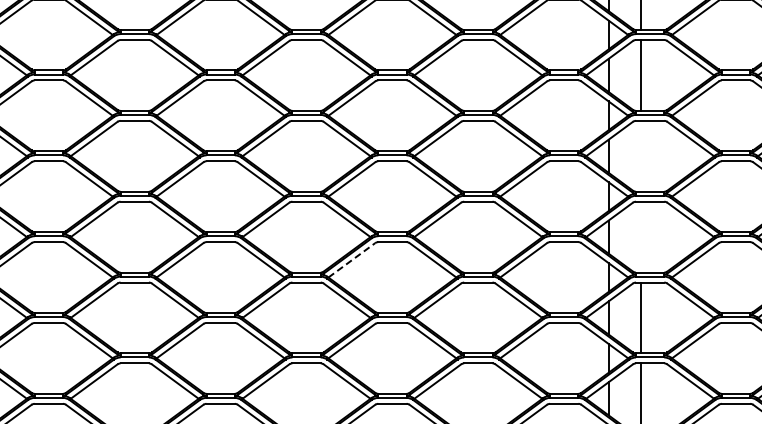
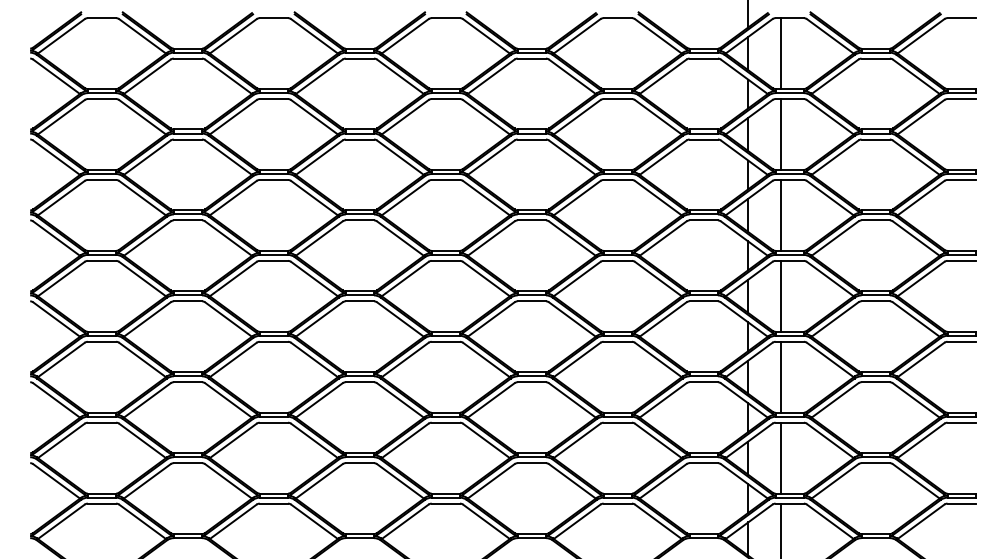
line: (640, 155) -> (780, 214), added
line: (640, 236) -> (780, 295), added
line: (352, 260) -> (491, 319), dashed -> solid

